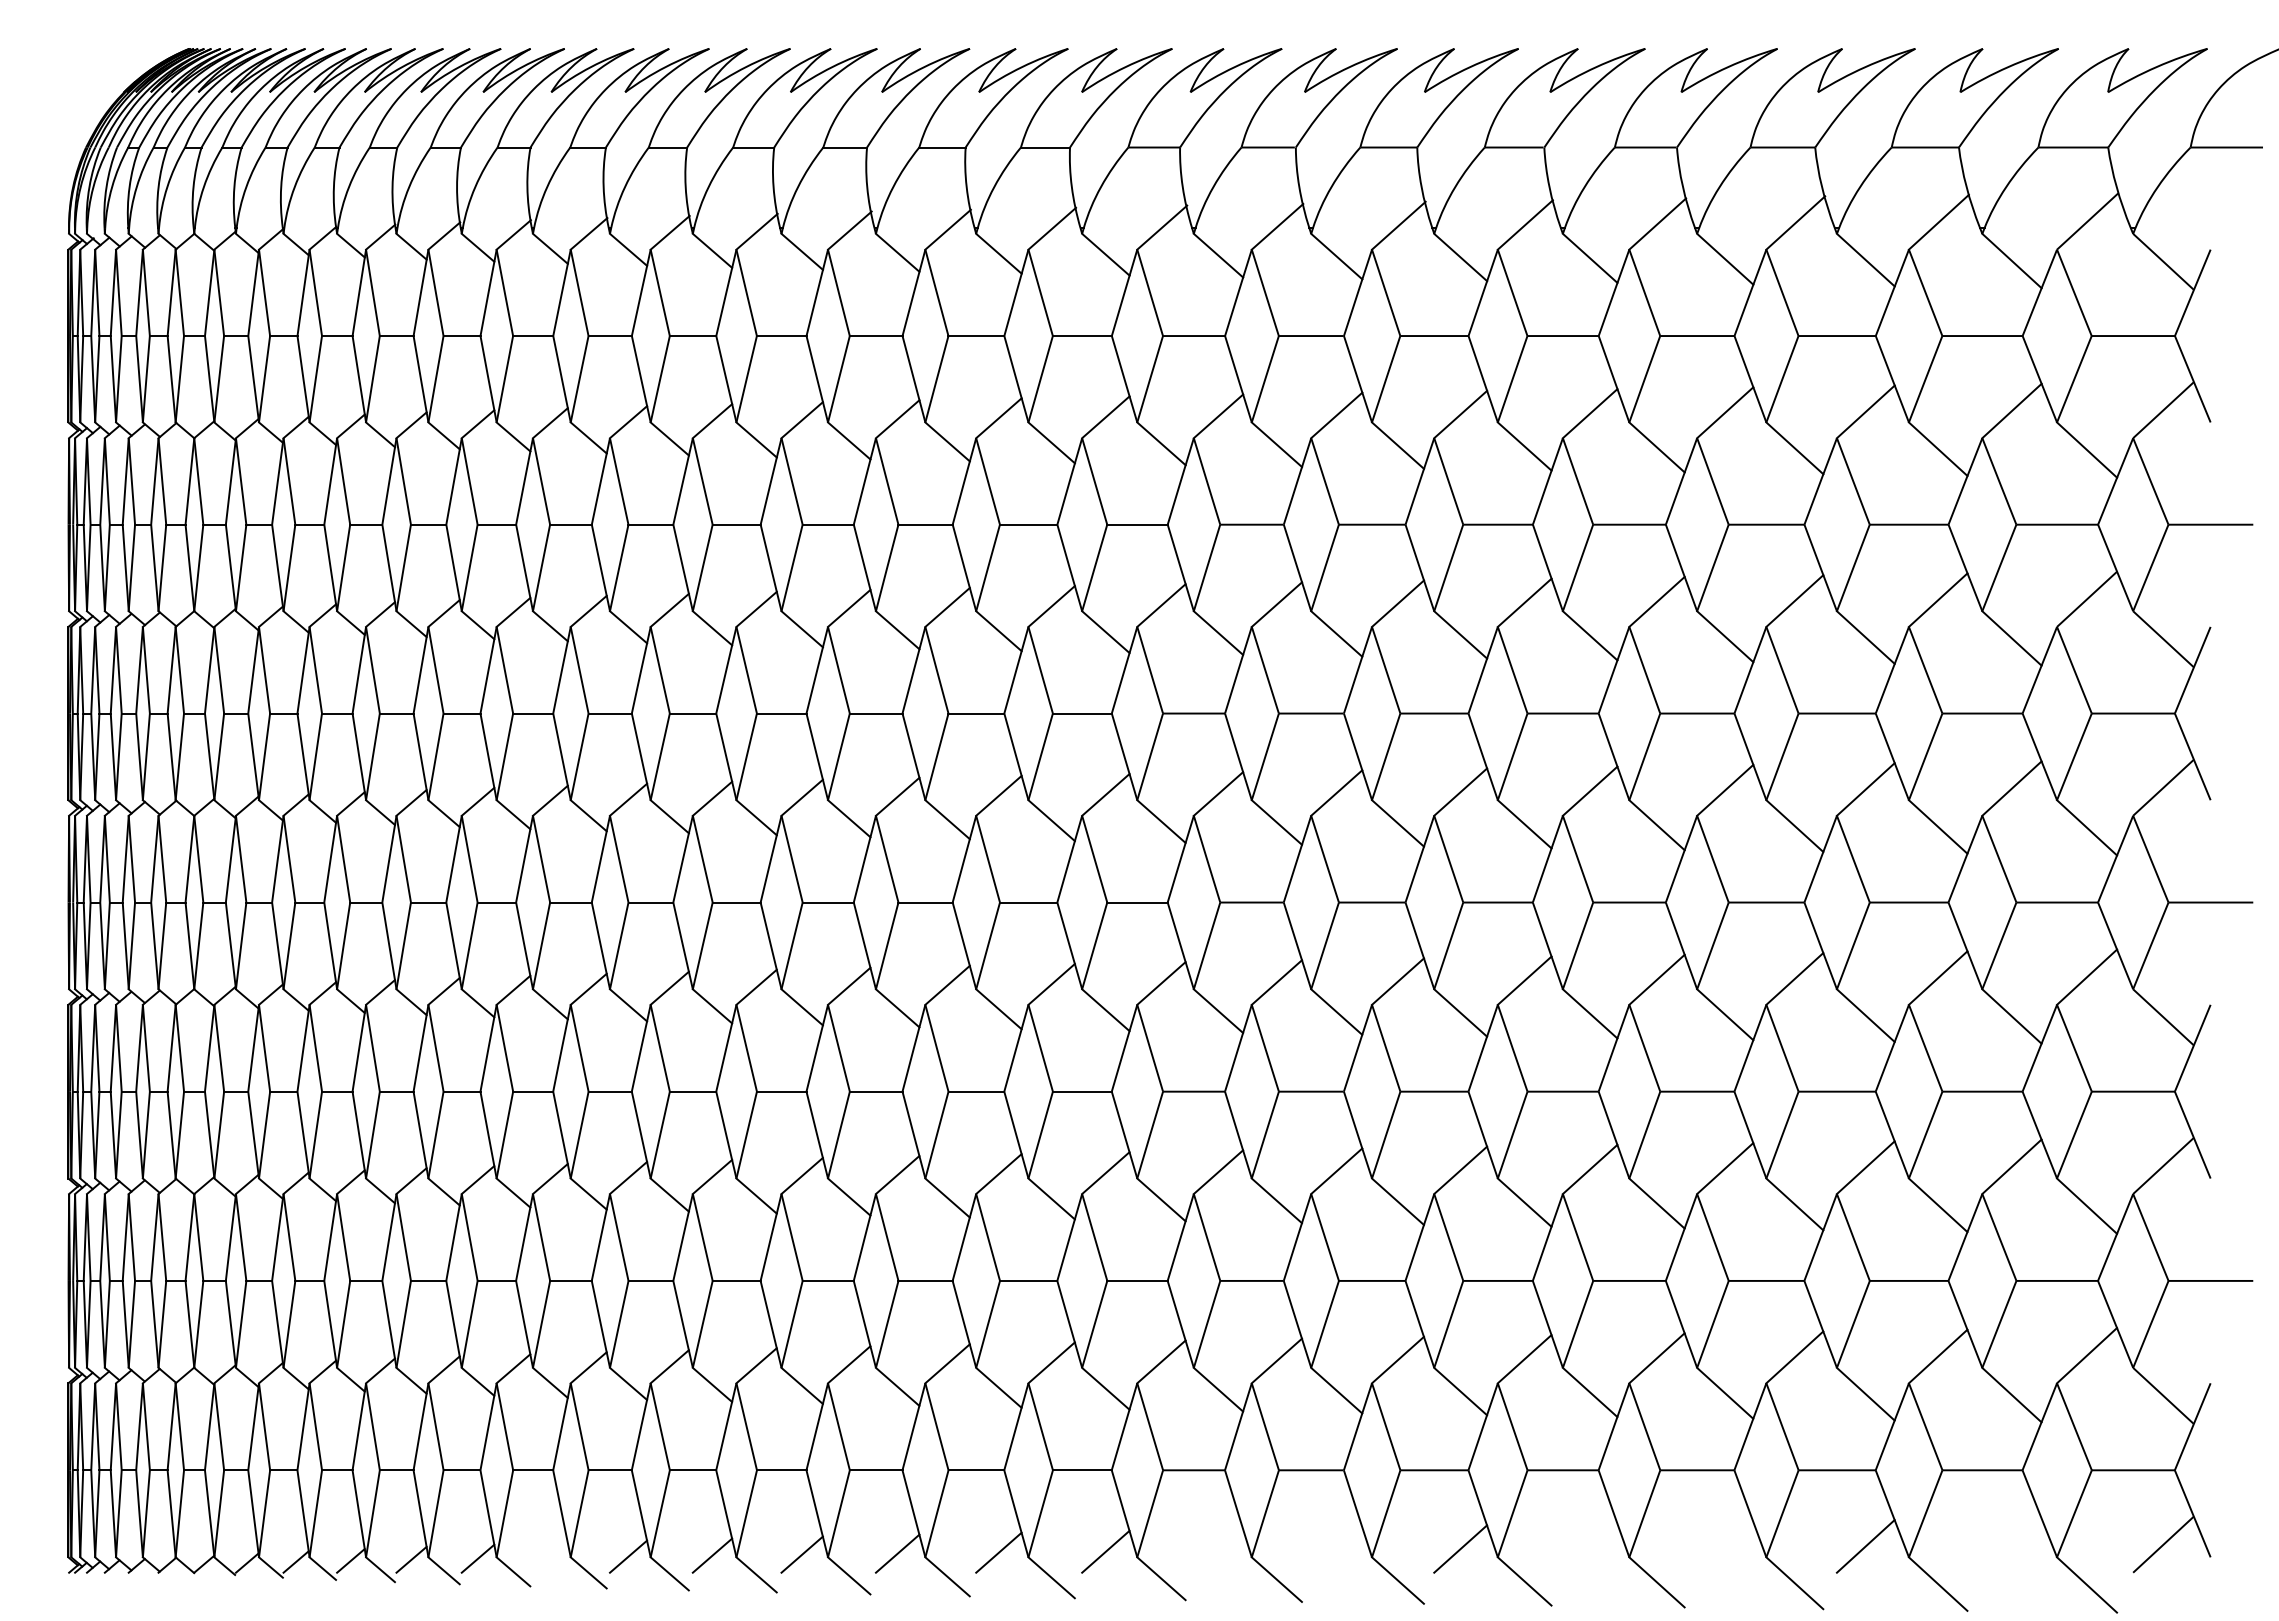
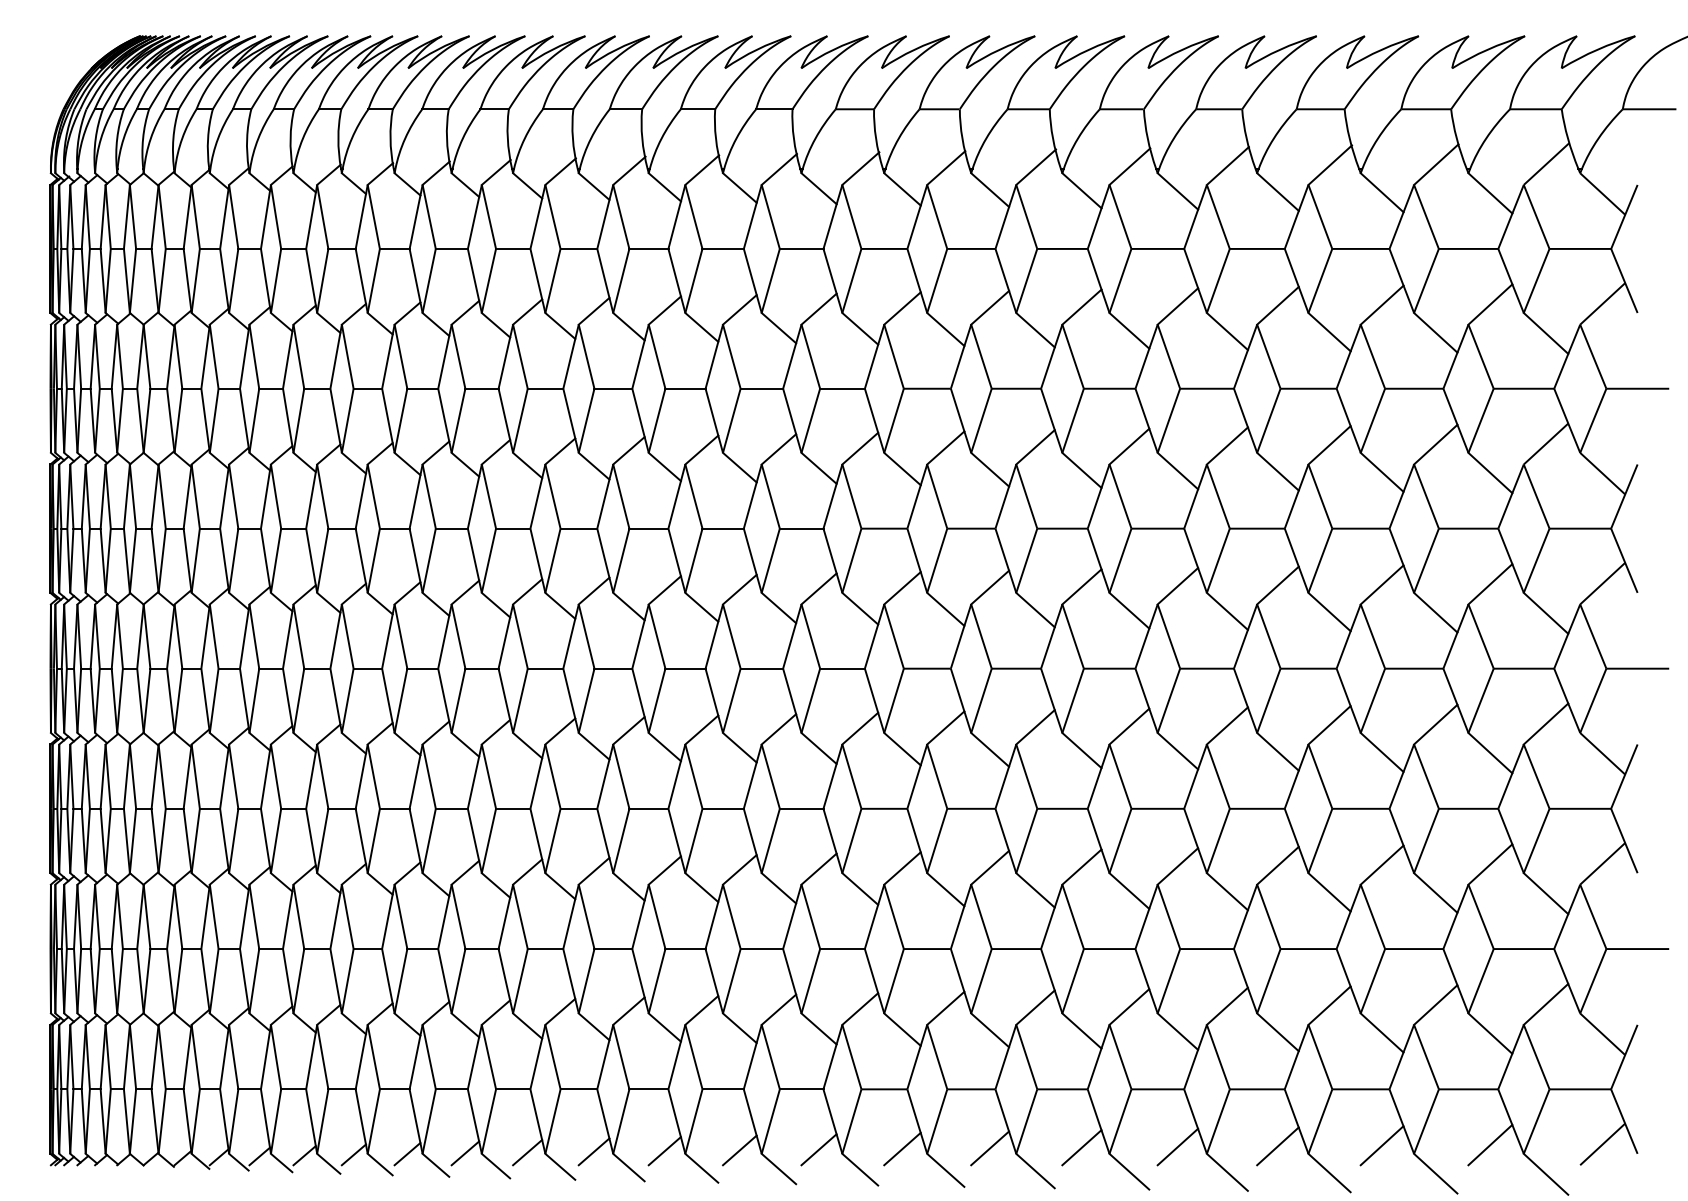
line: (2011, 1545) -> (1490, 1145), added
line: (1725, 1546) -> (1278, 1145), added
line: (1589, 1547) -> (1177, 1146), added
line: (1336, 1549) -> (989, 1148), added
line: (1218, 1550) -> (902, 1148), added
line: (549, 1557) -> (406, 1153), added

